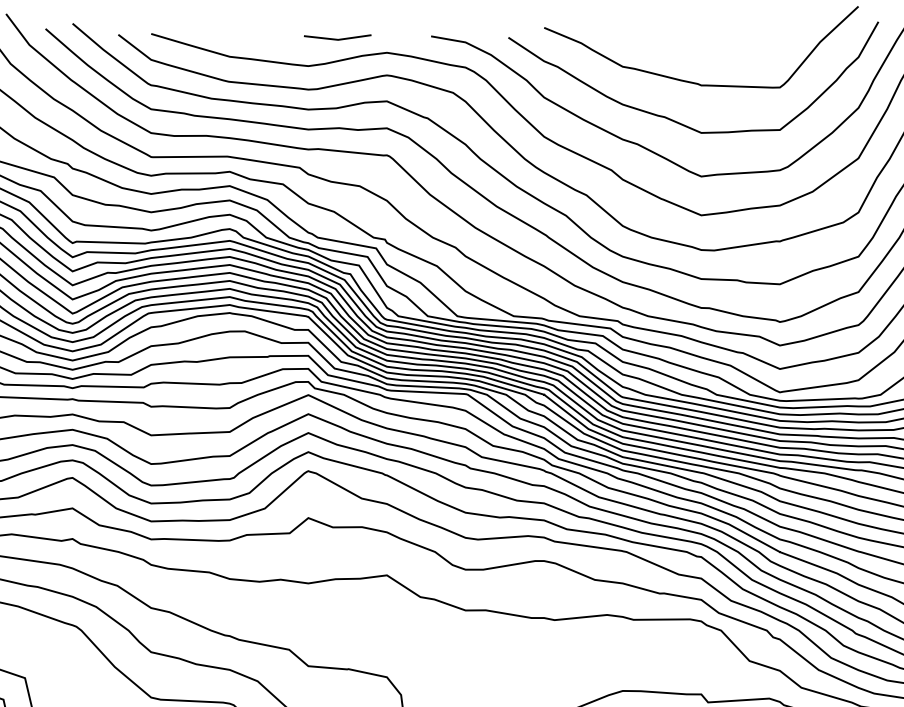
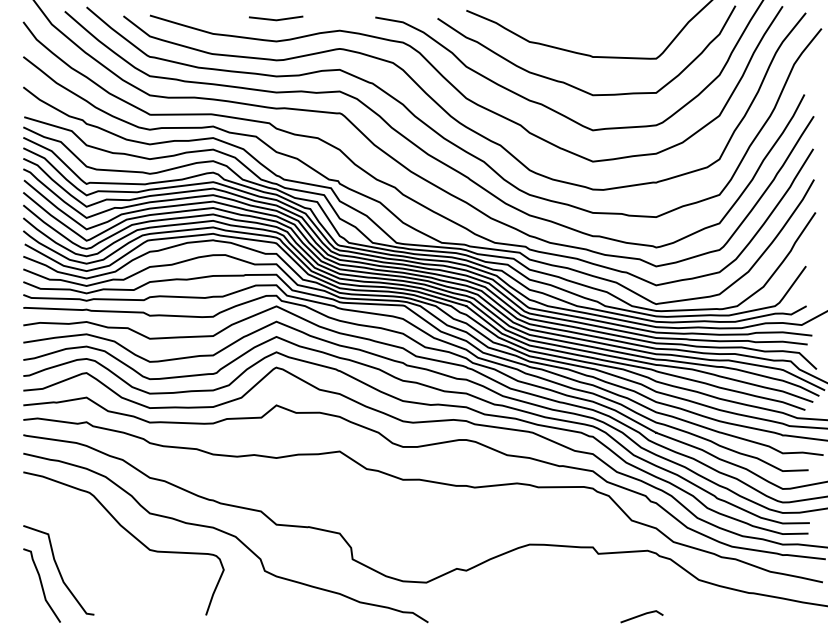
line: (336, 38) -> (275, 19), moved

